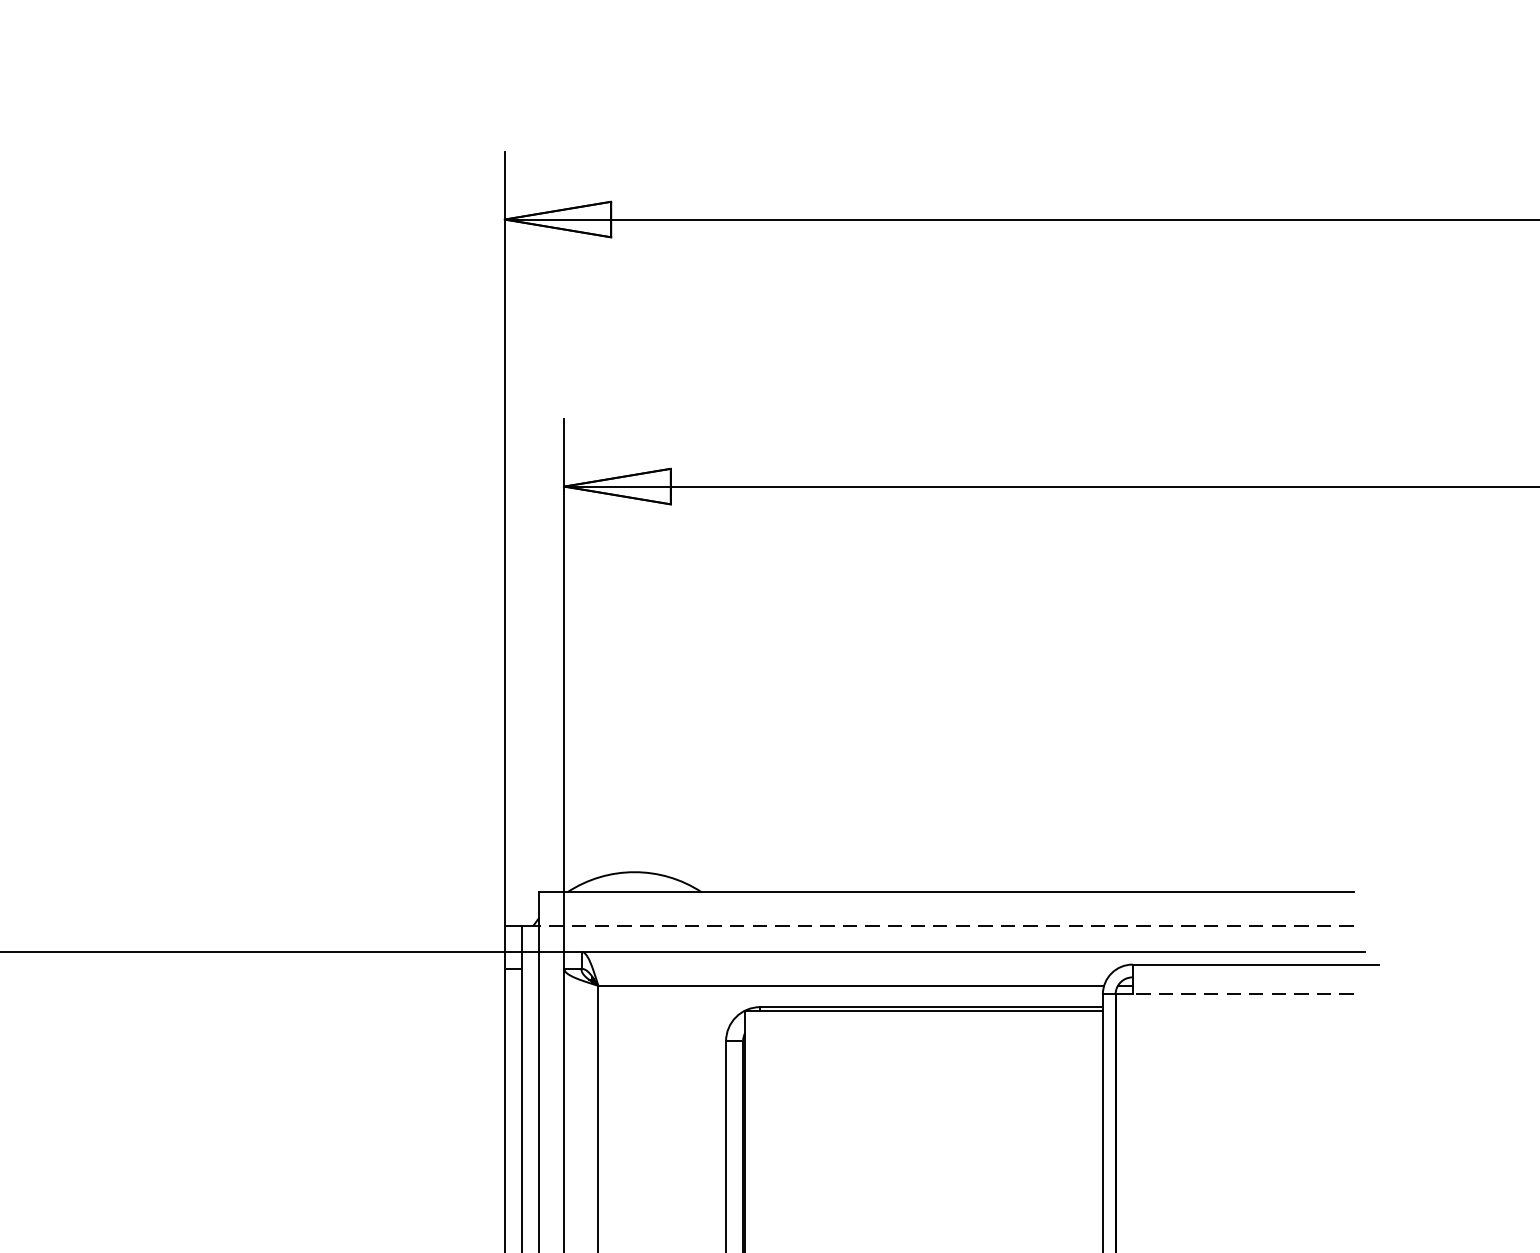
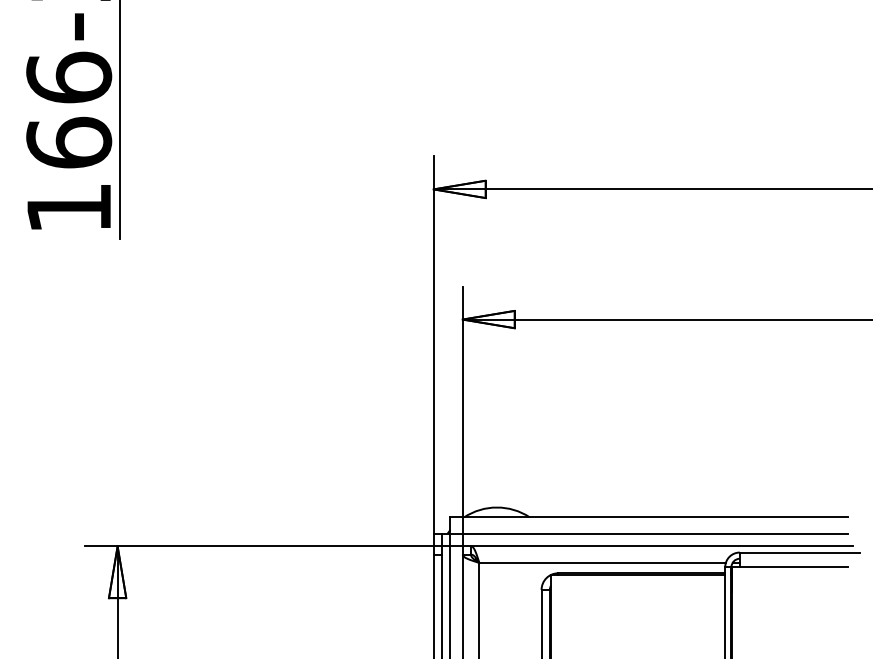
line: (945, 925) -> (648, 533), dashed -> solid
line: (1242, 995) -> (793, 567), dashed -> solid

